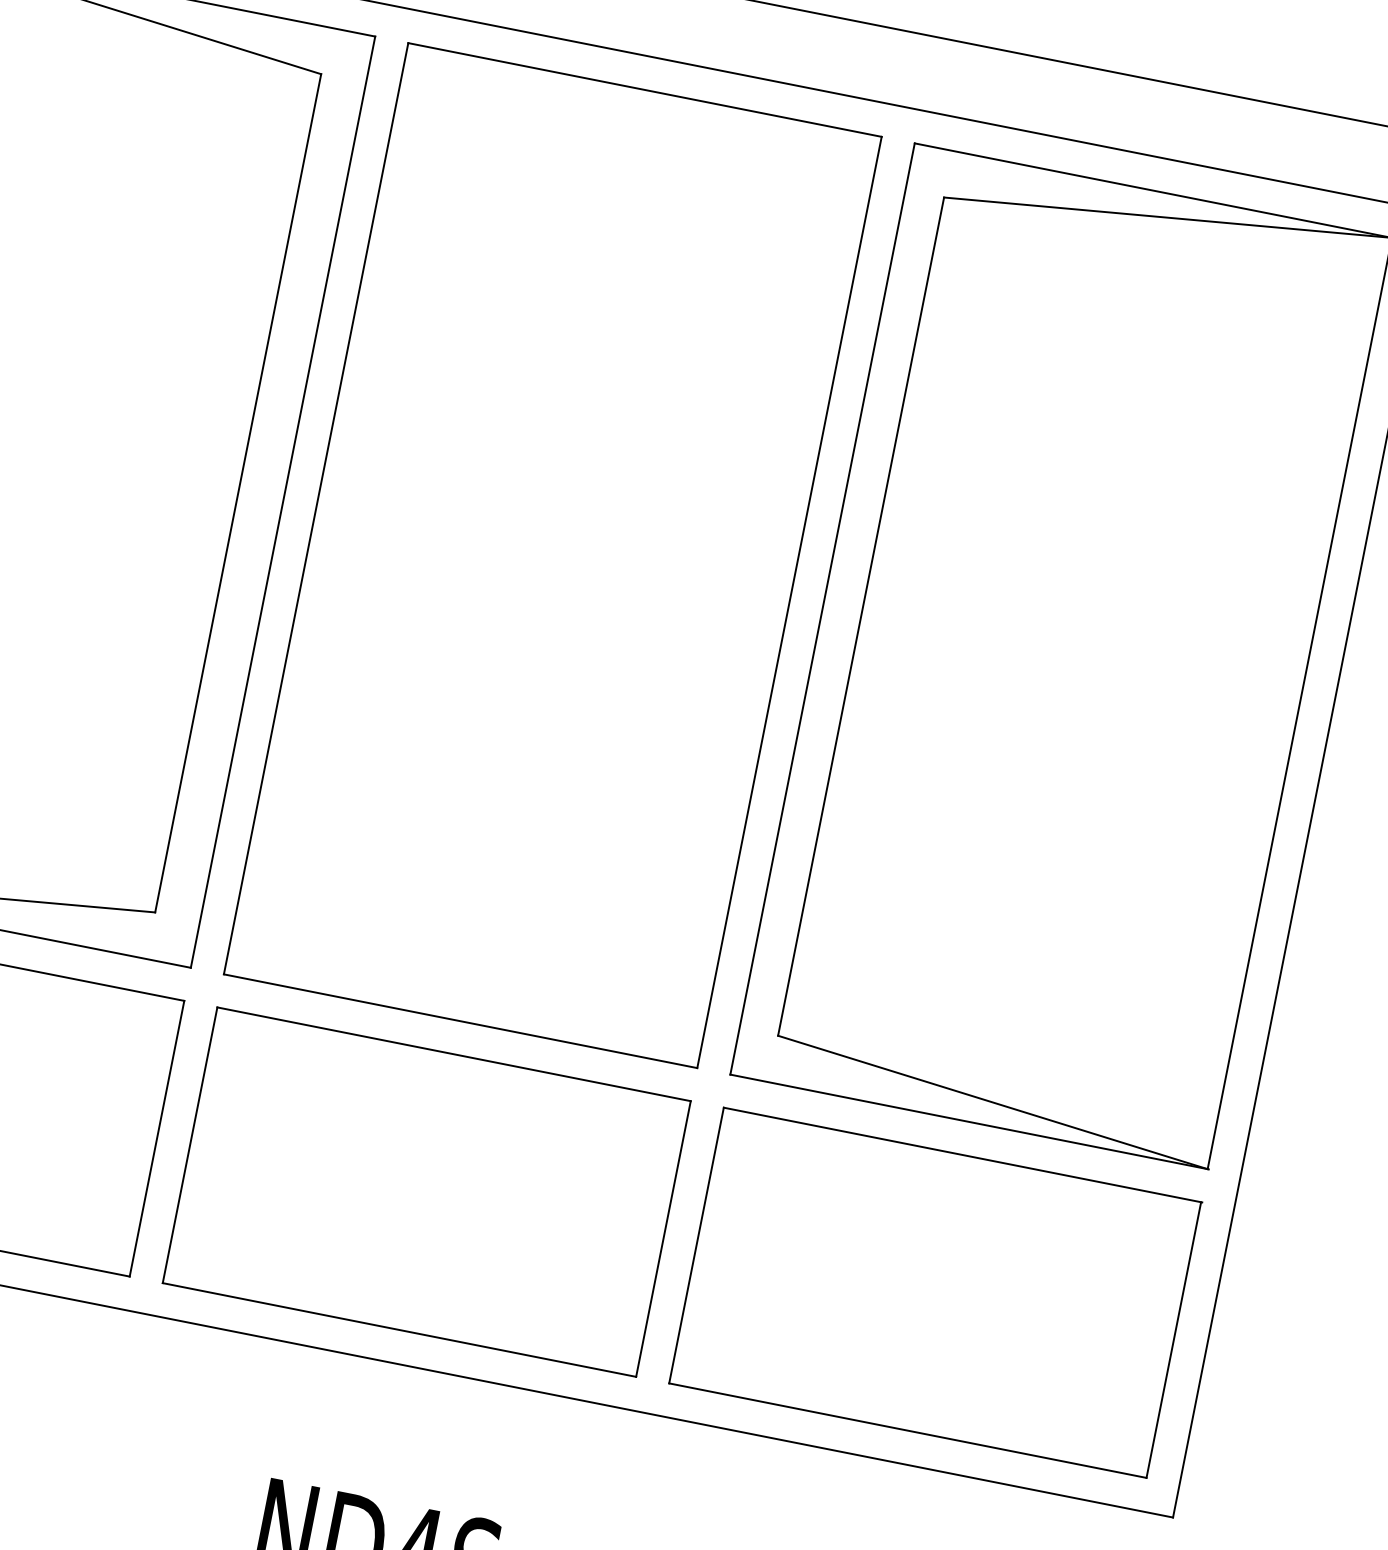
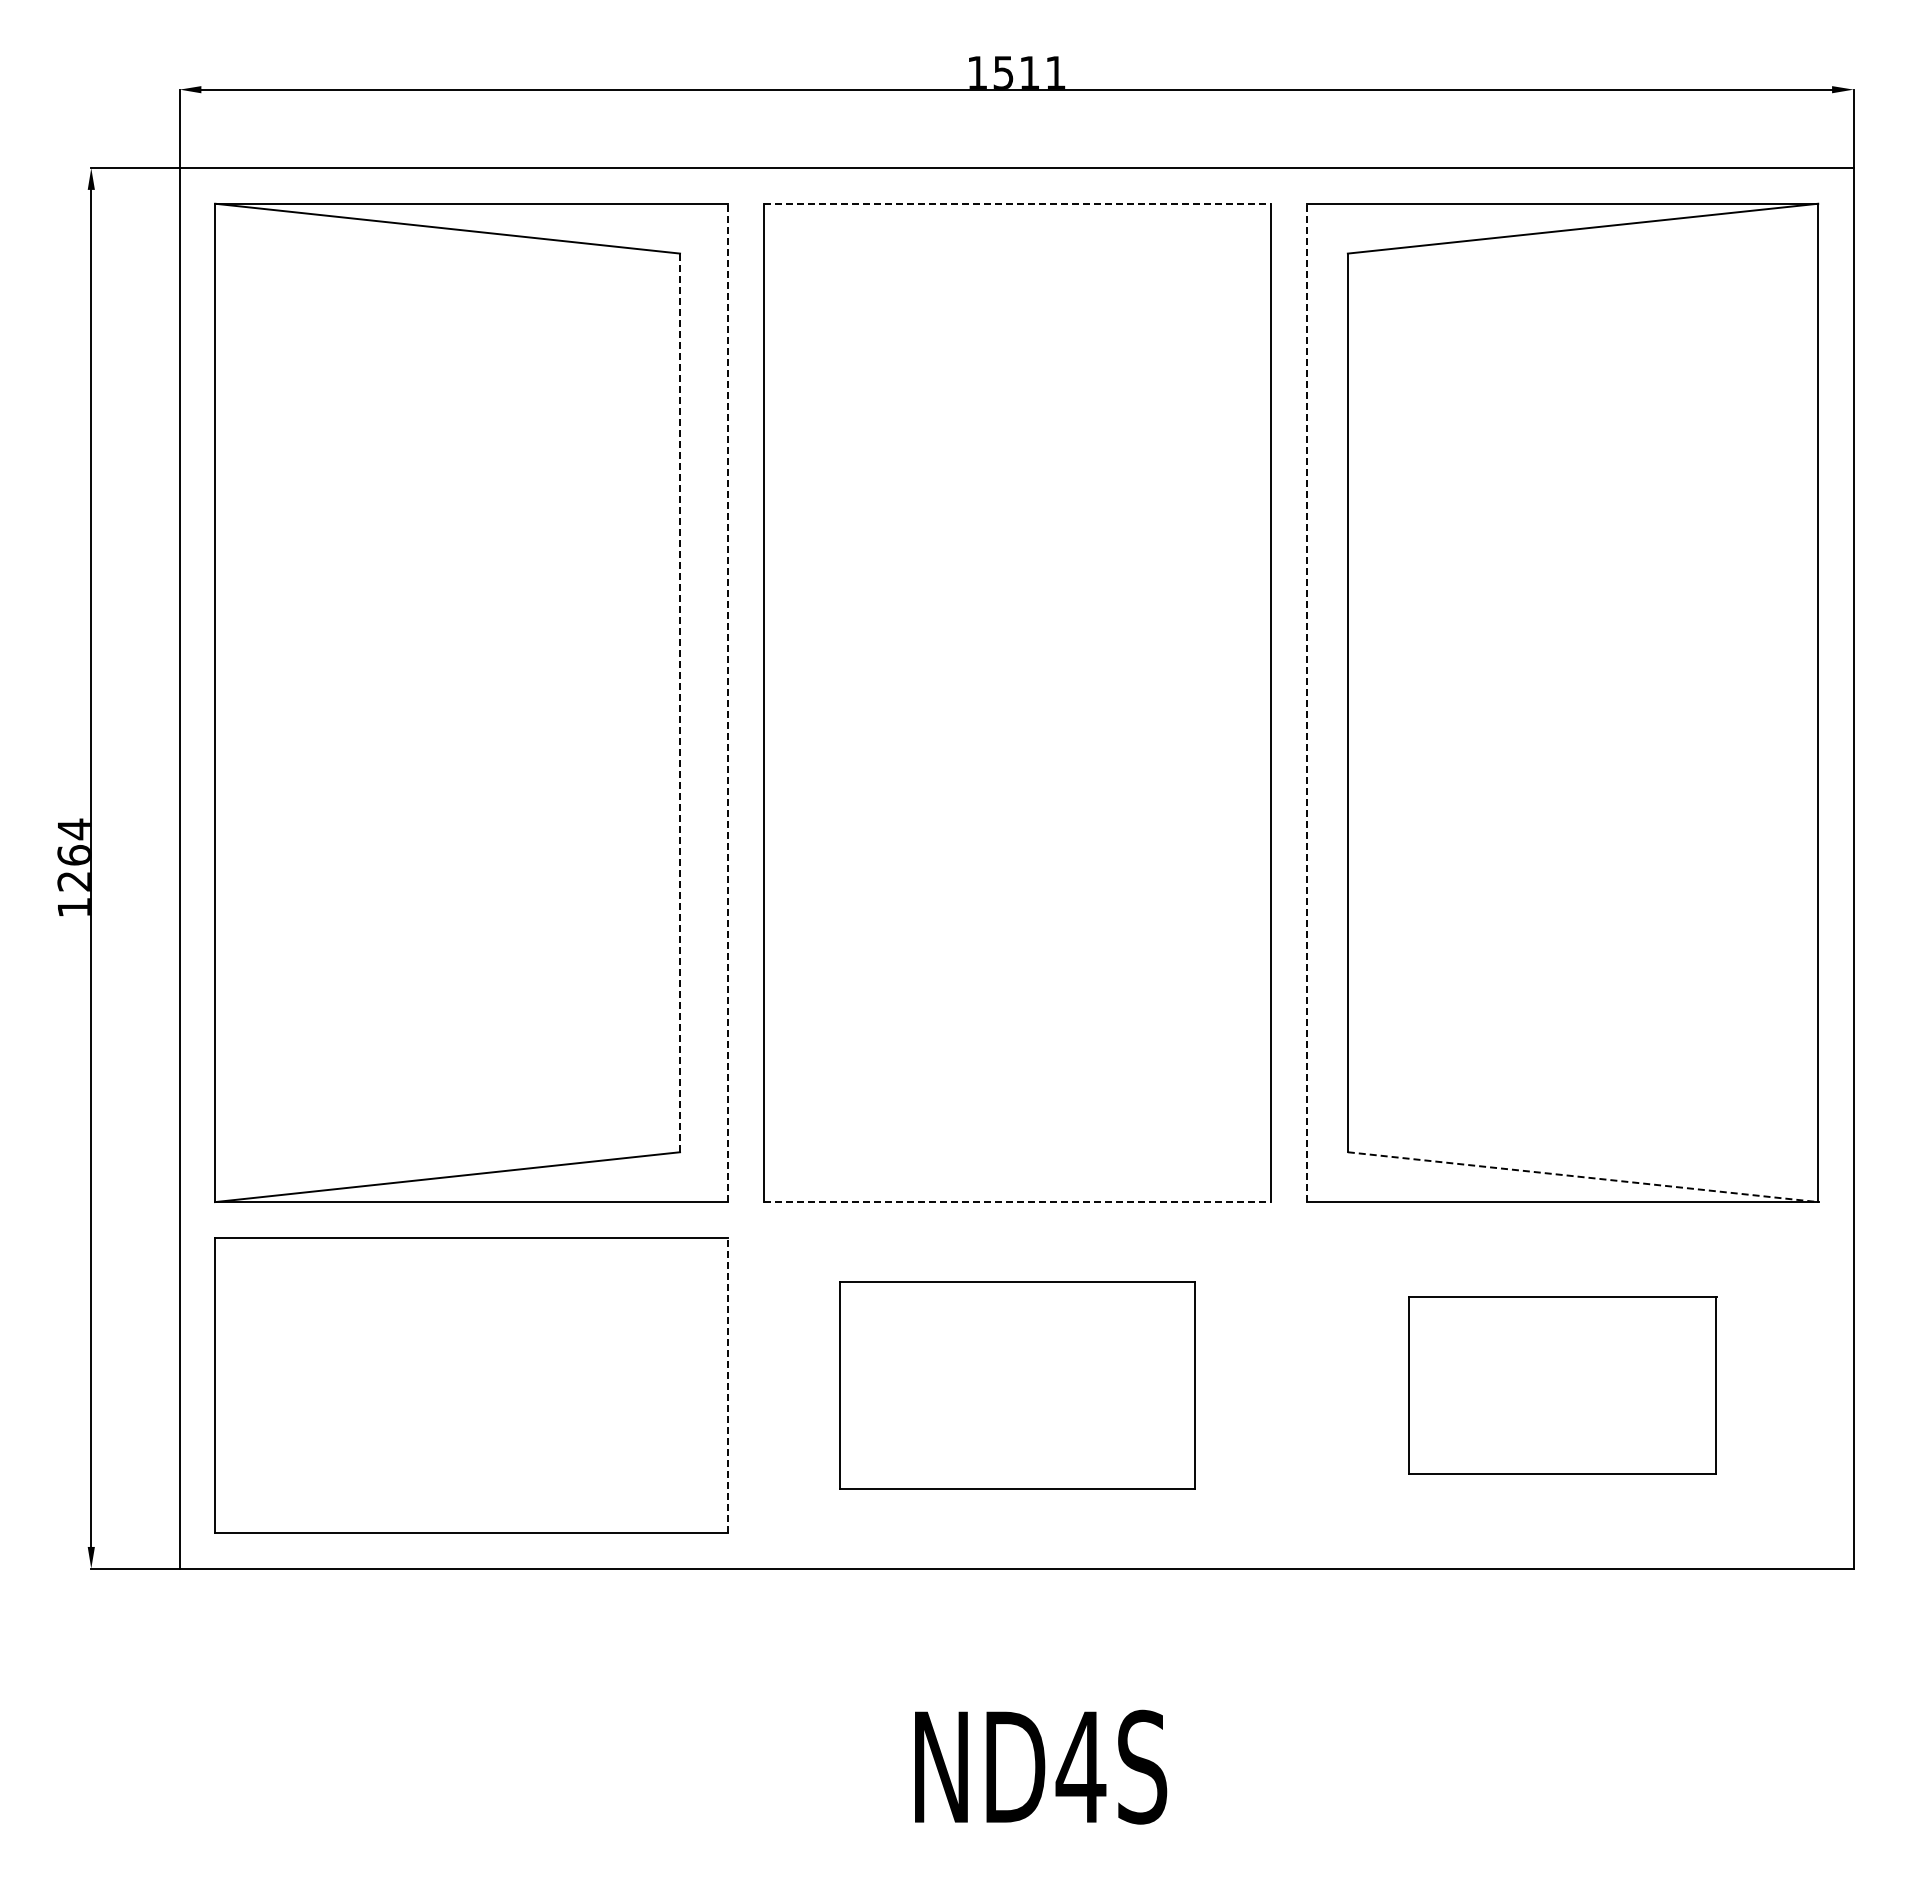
line: (645, 89) -> (1017, 203), solid -> dashed
line: (238, 493) -> (680, 703), solid -> dashed
line: (283, 501) -> (728, 702), solid -> dashed
line: (822, 608) -> (1306, 702), solid -> dashed
line: (460, 1021) -> (1017, 1202), solid -> dashed
line: (993, 1102) -> (1583, 1177), solid -> dashed
line: (157, 1138) -> (728, 1385), solid -> dashed
part: (426, 1192) -> (1017, 1385), size x0.7
part: (935, 1292) -> (1562, 1385), size x0.6

